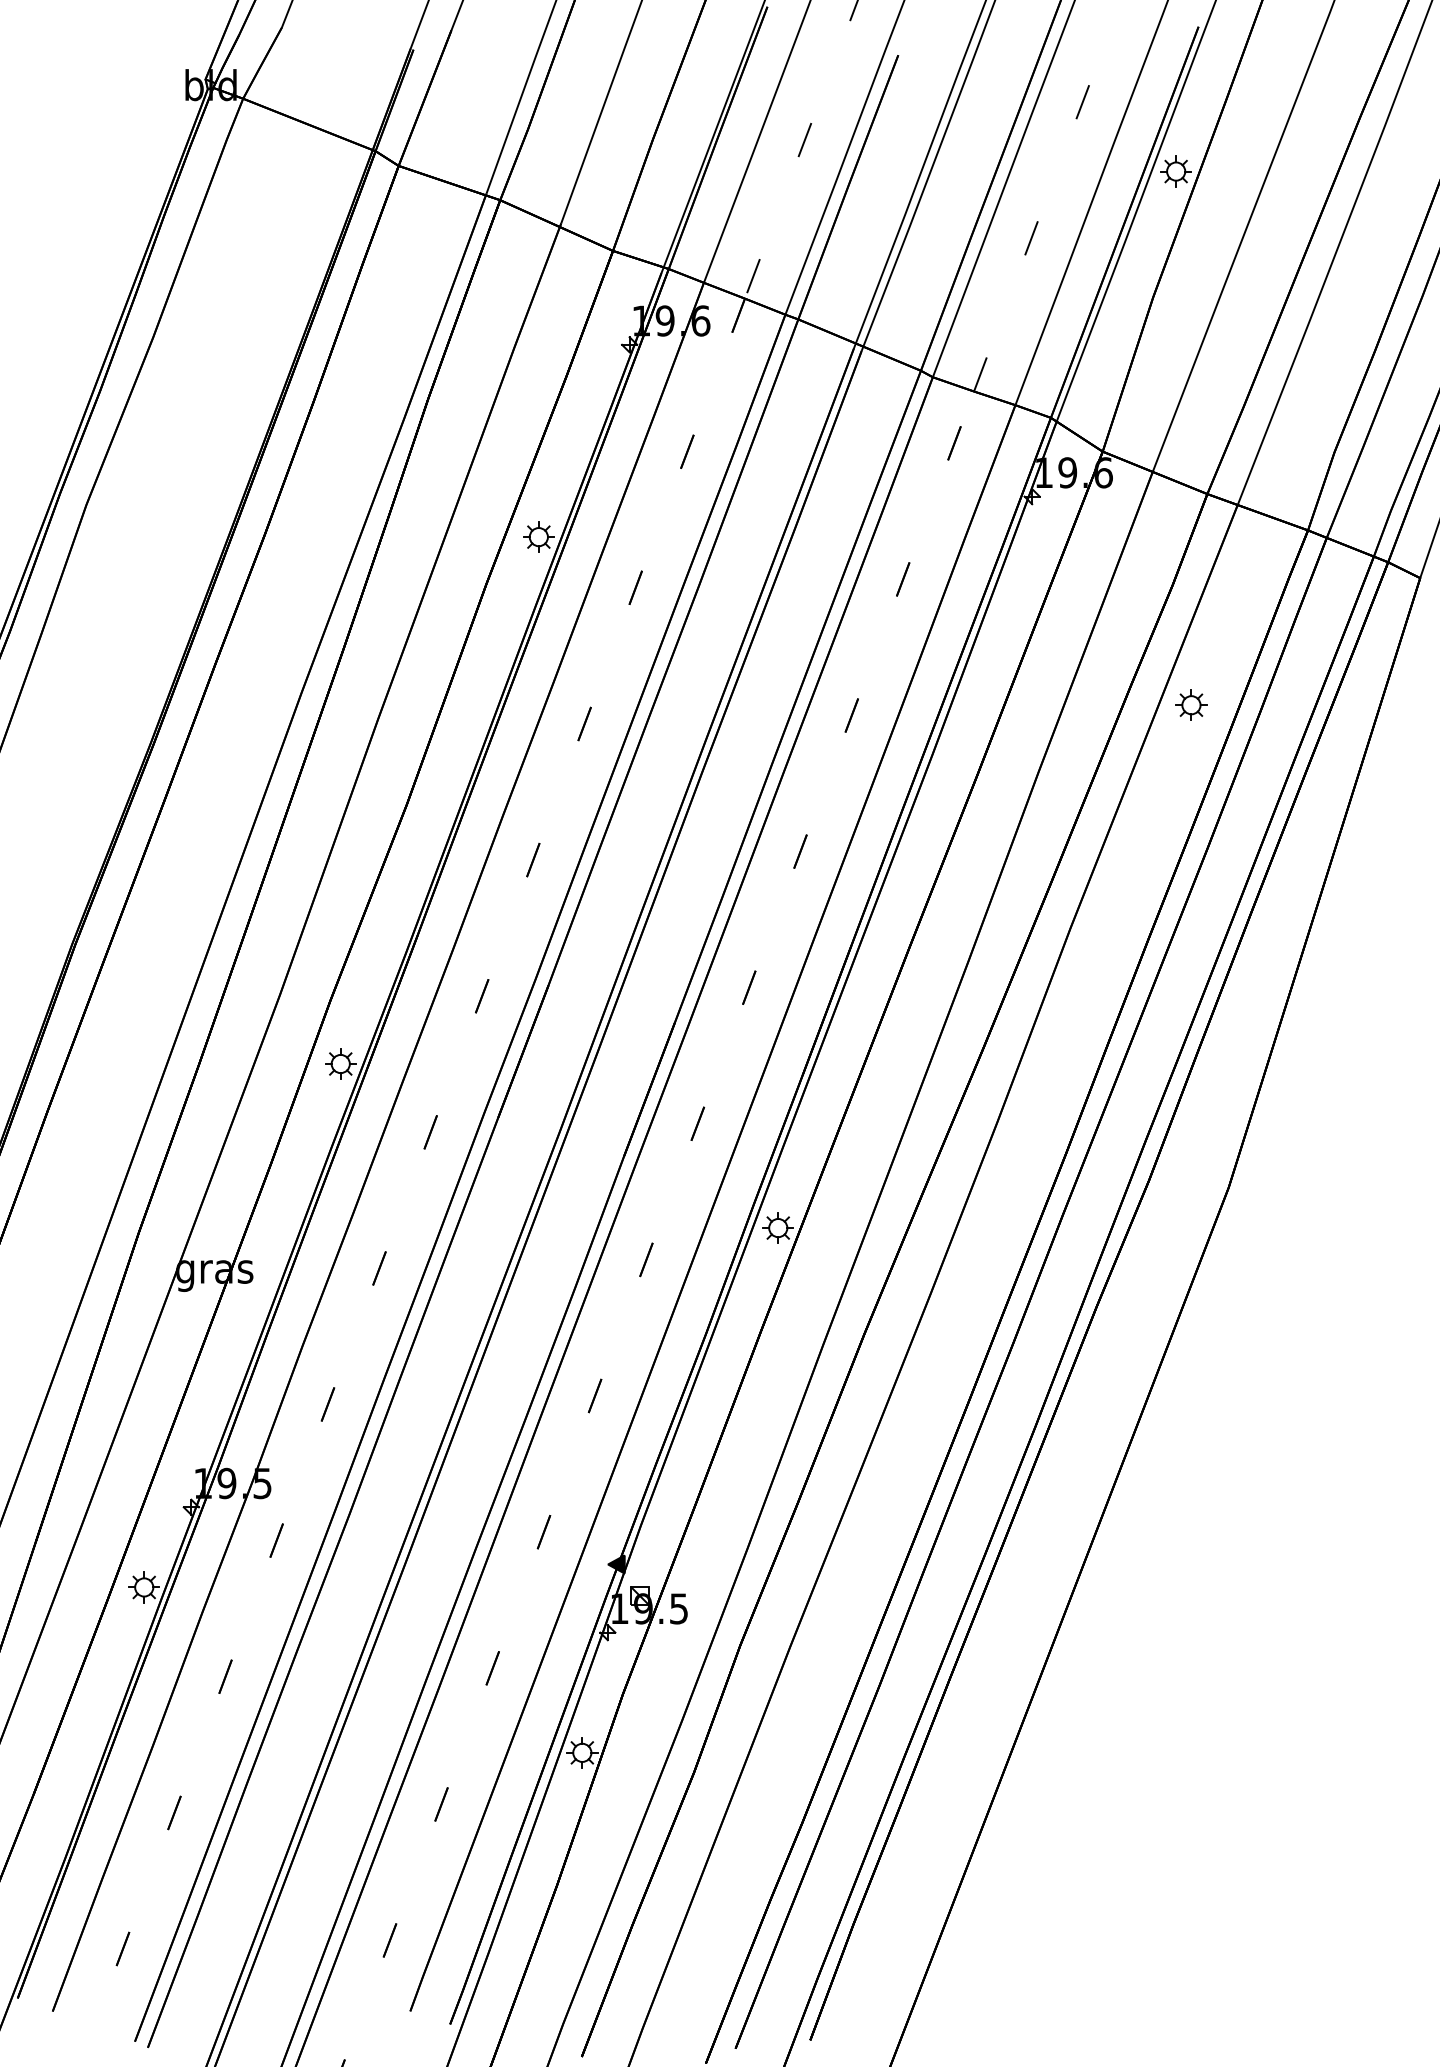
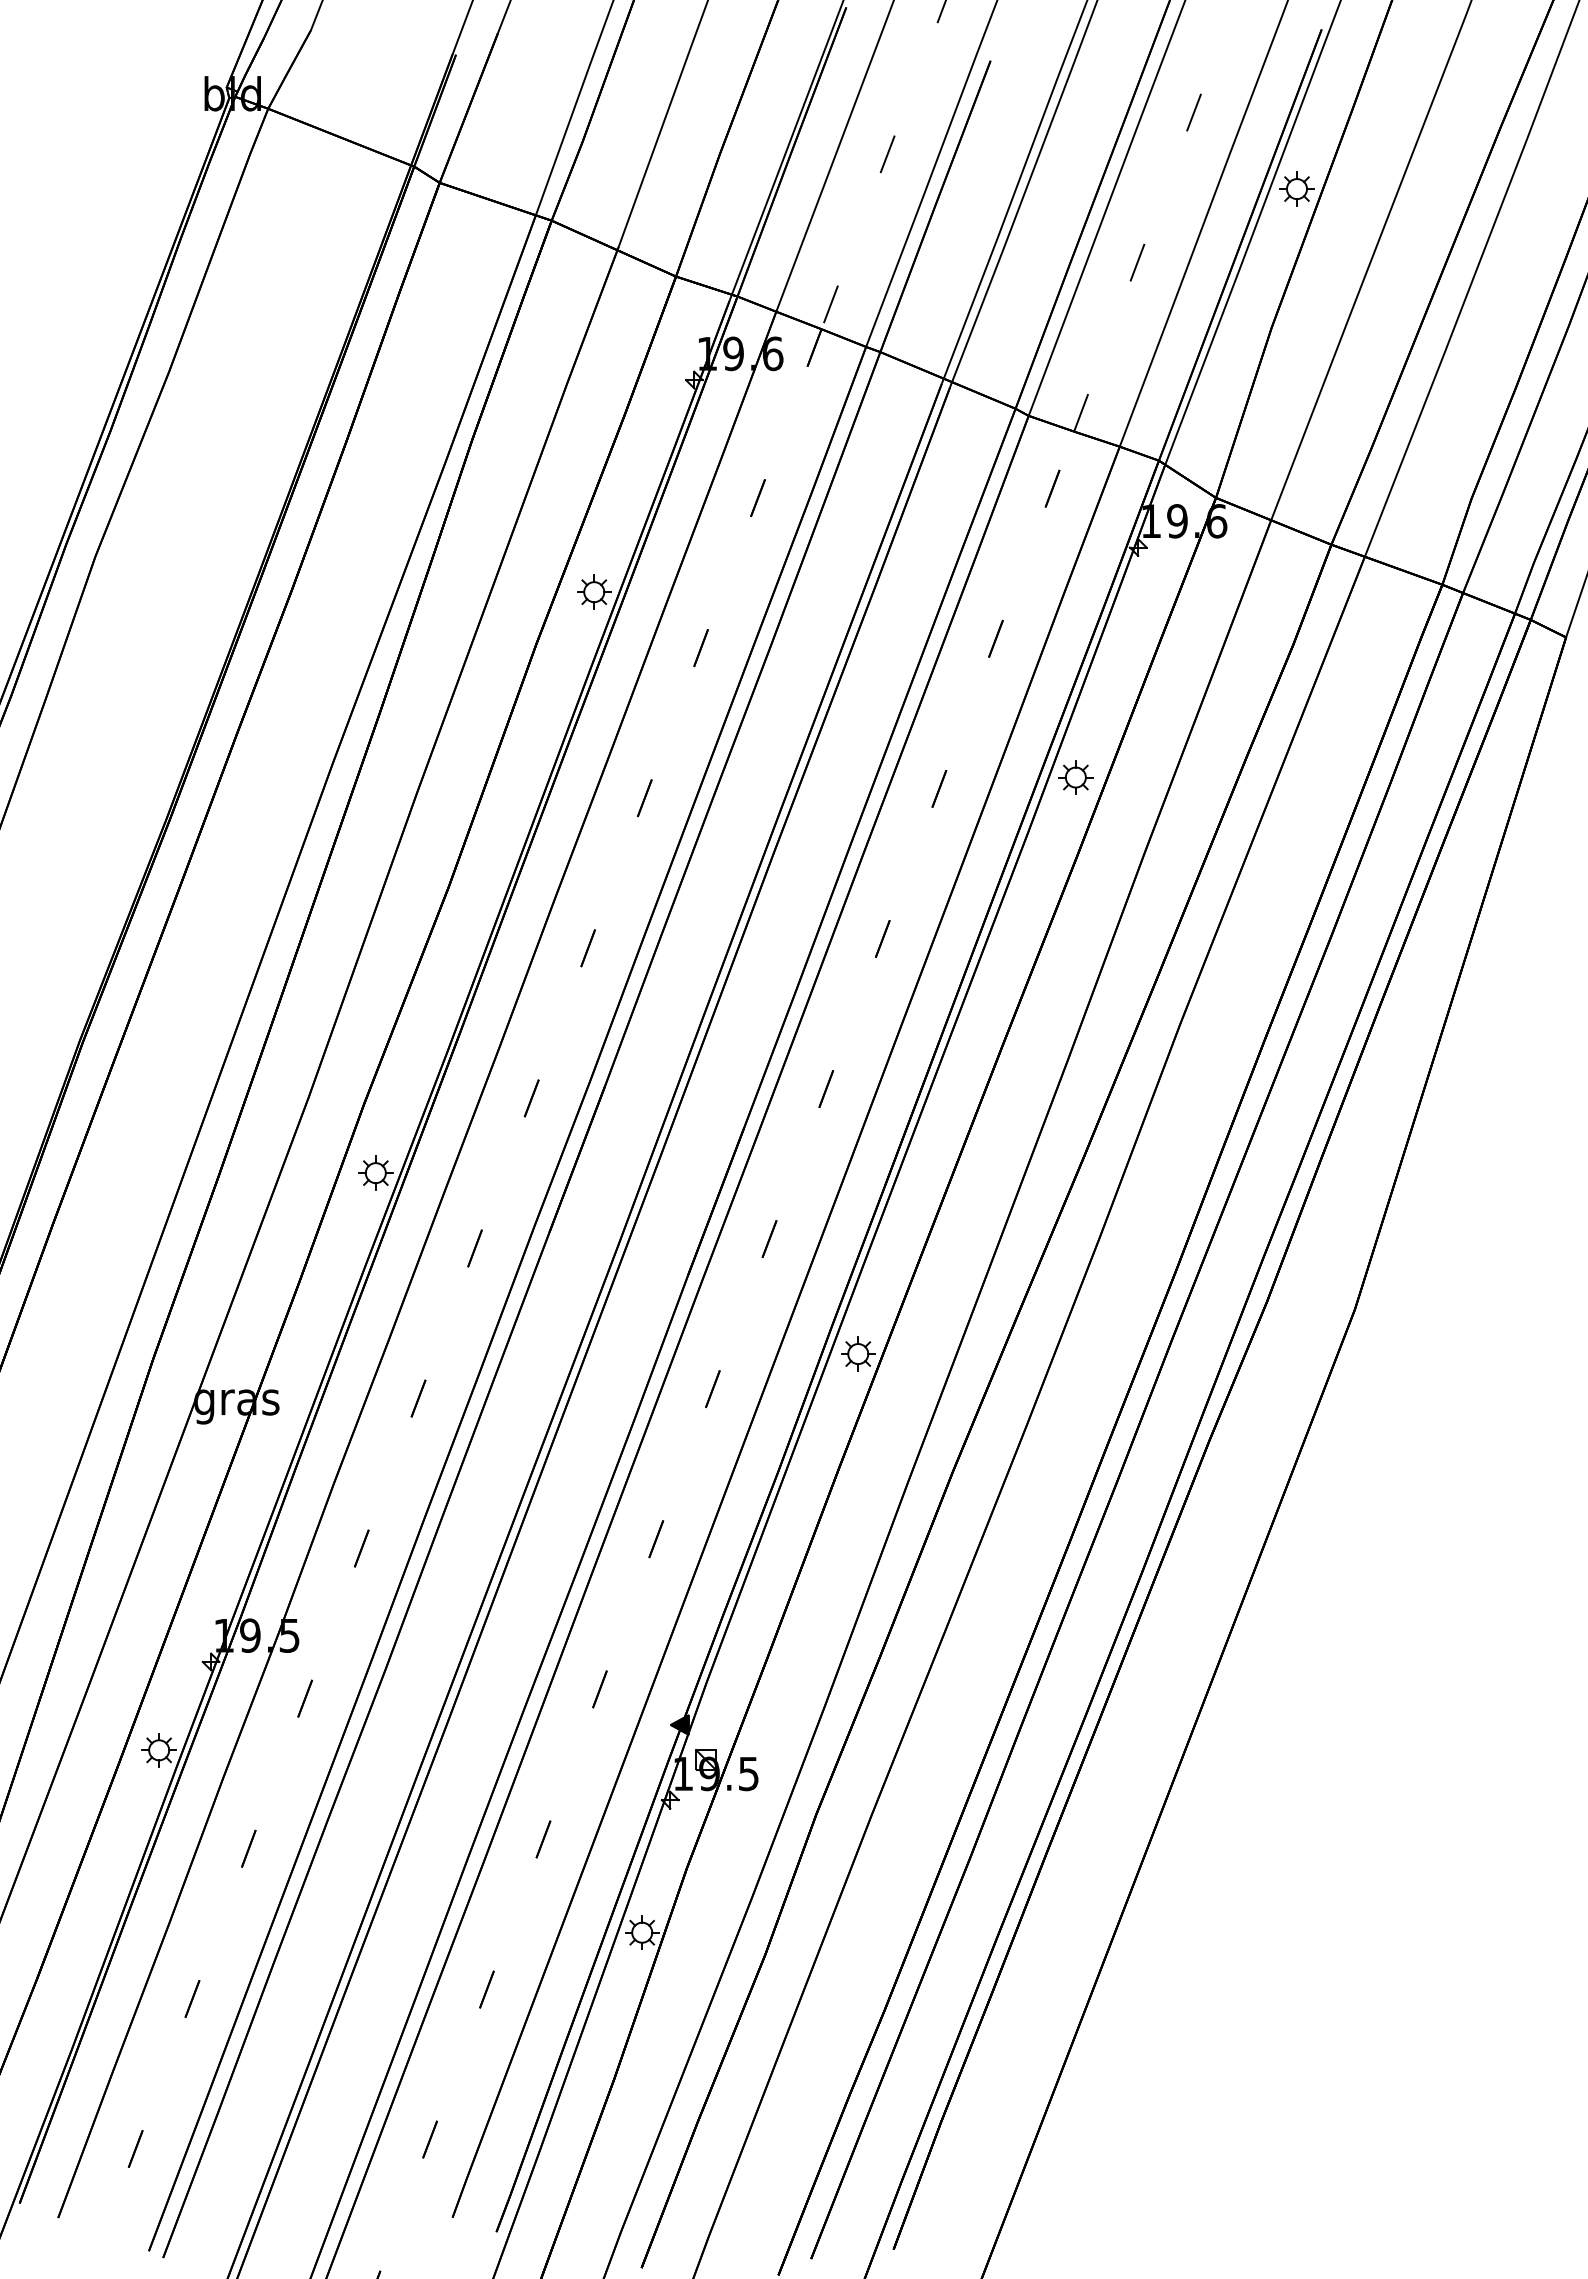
part: (1191, 705) -> (1075, 777), moved

